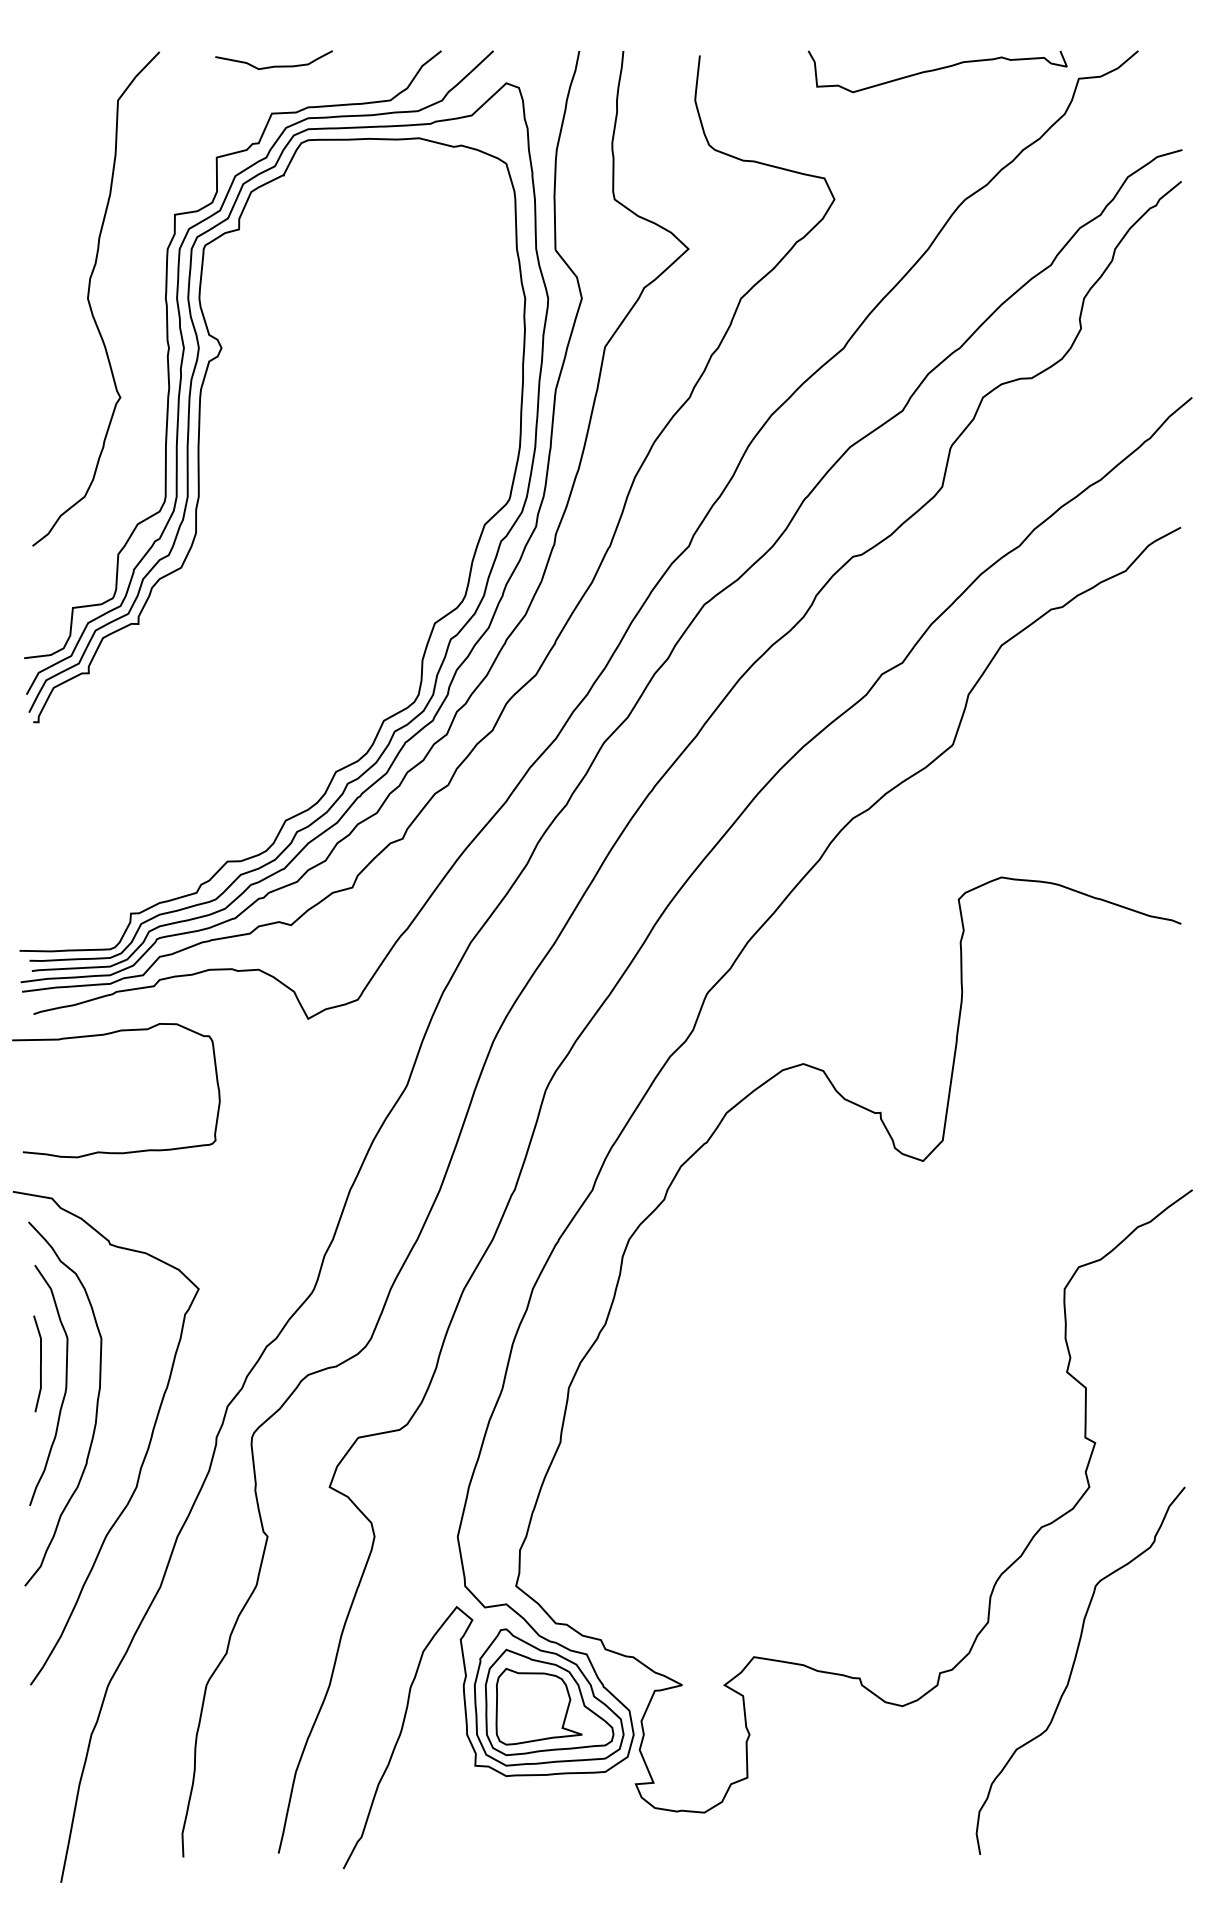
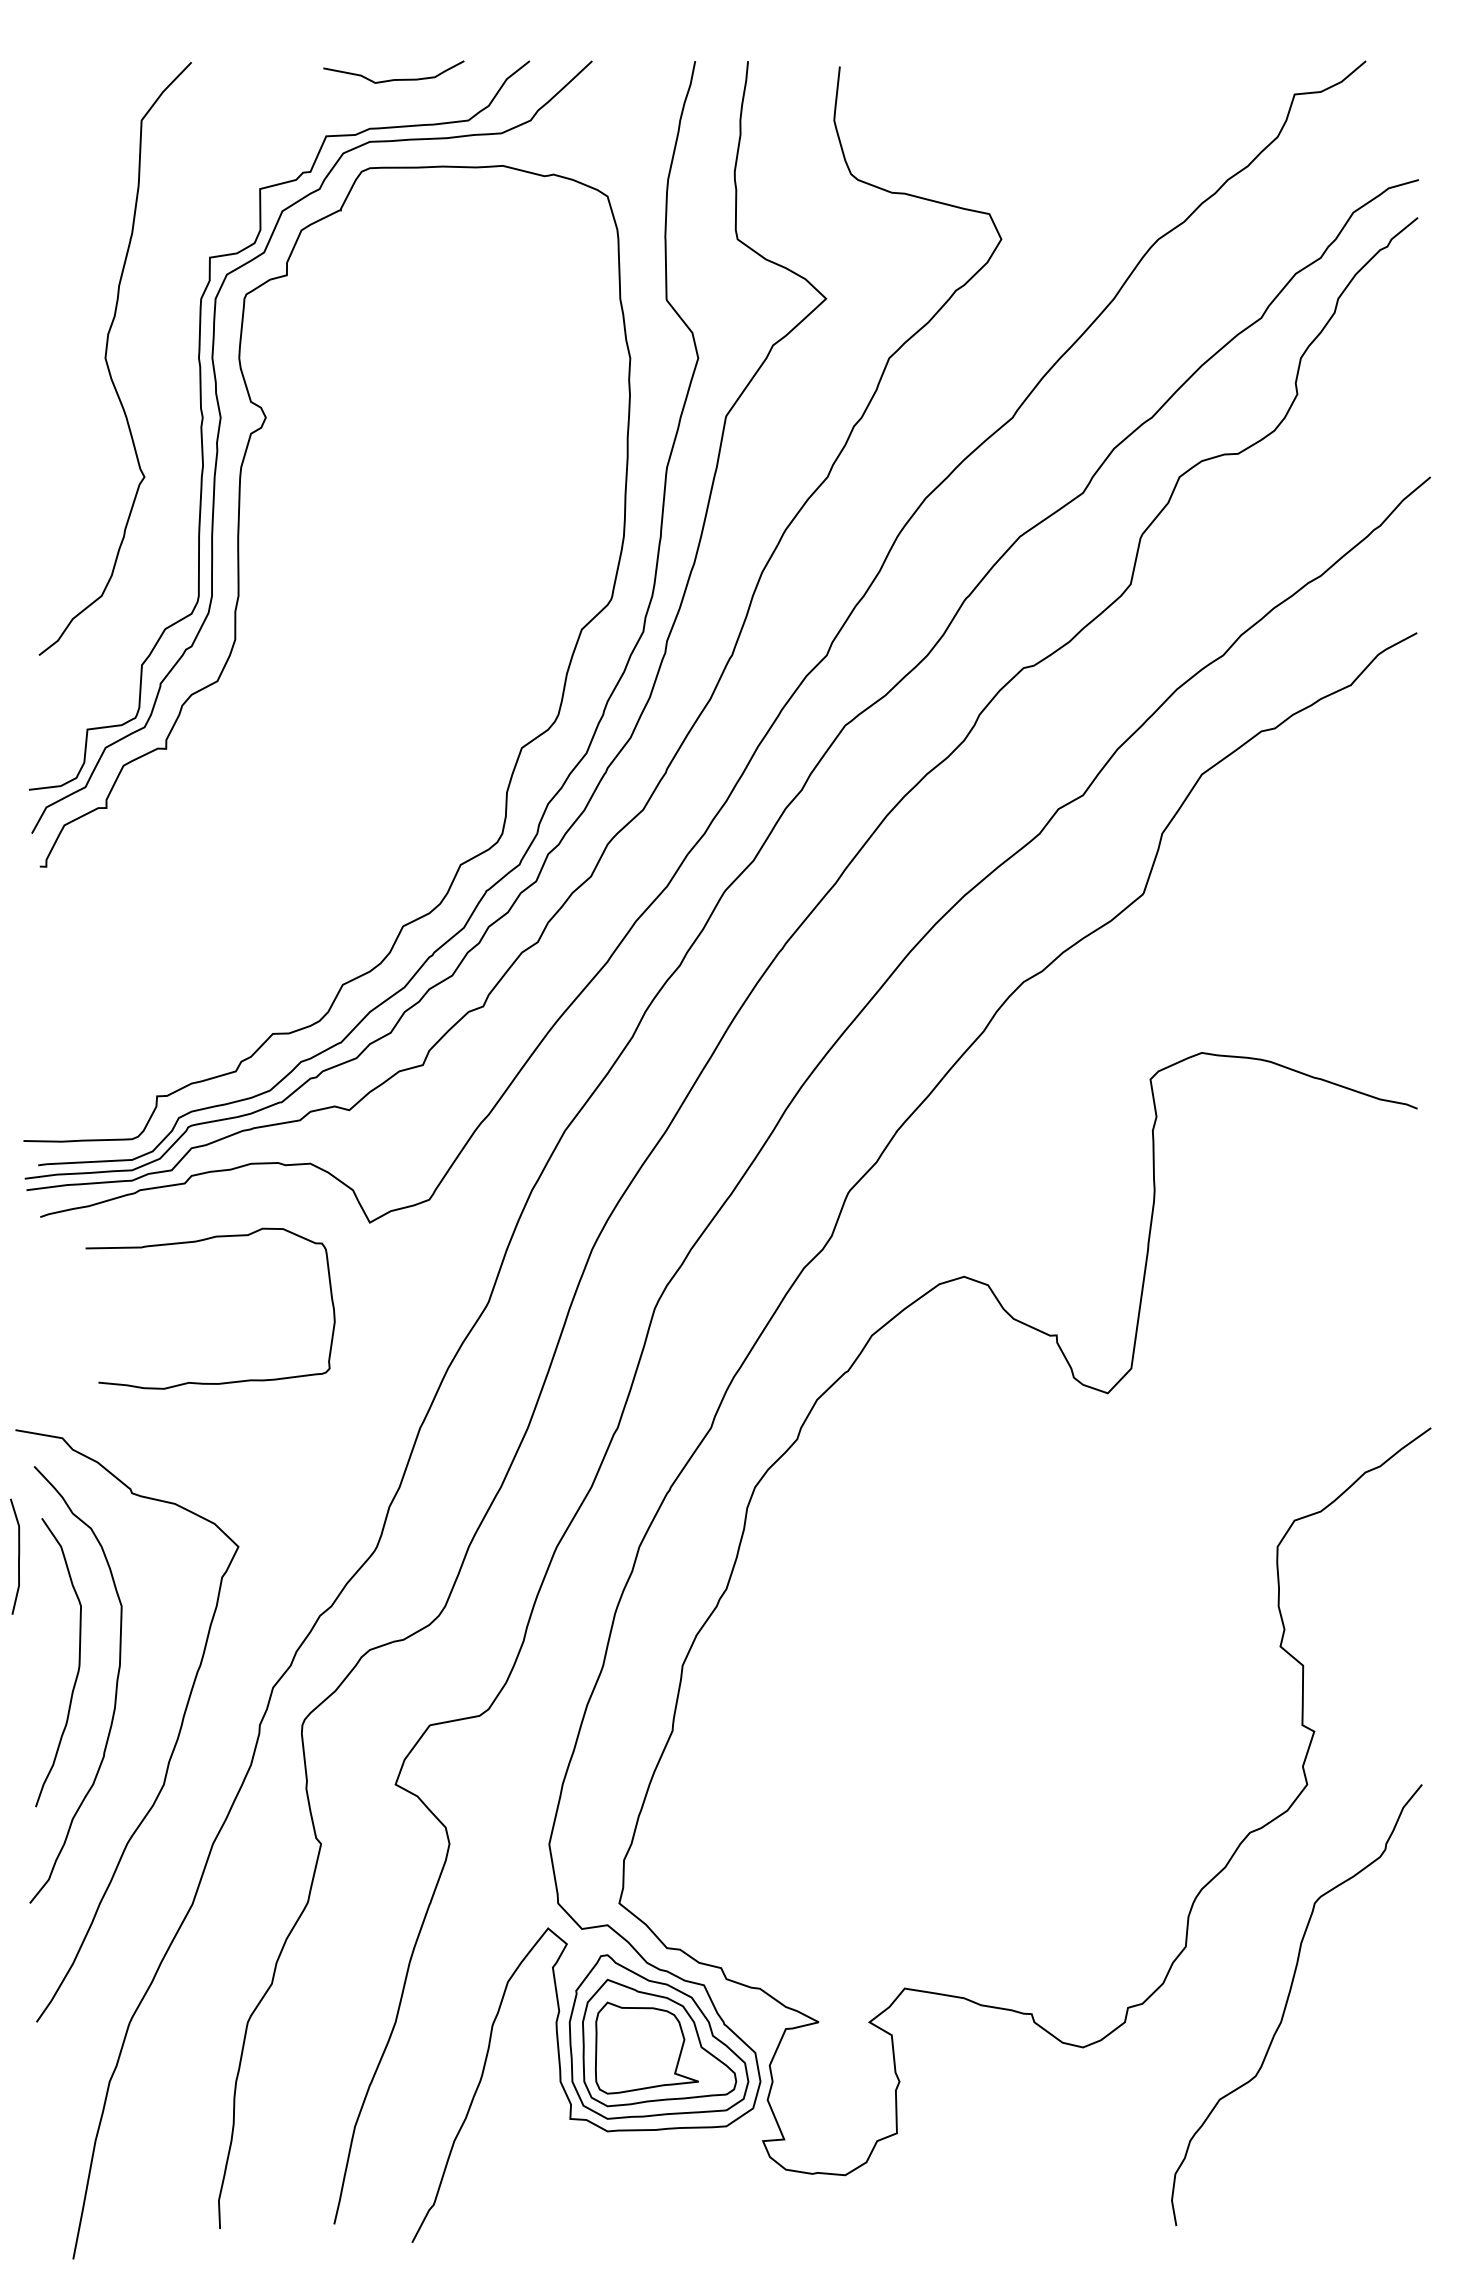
curve: (273, 66) -> (393, 79), moved
curve: (937, 70) -> (1124, 84), removed
curve: (187, 501) -> (225, 601), removed
curve: (105, 1035) -> (197, 1242), moved
curve: (40, 1363) -> (18, 1556), moved

